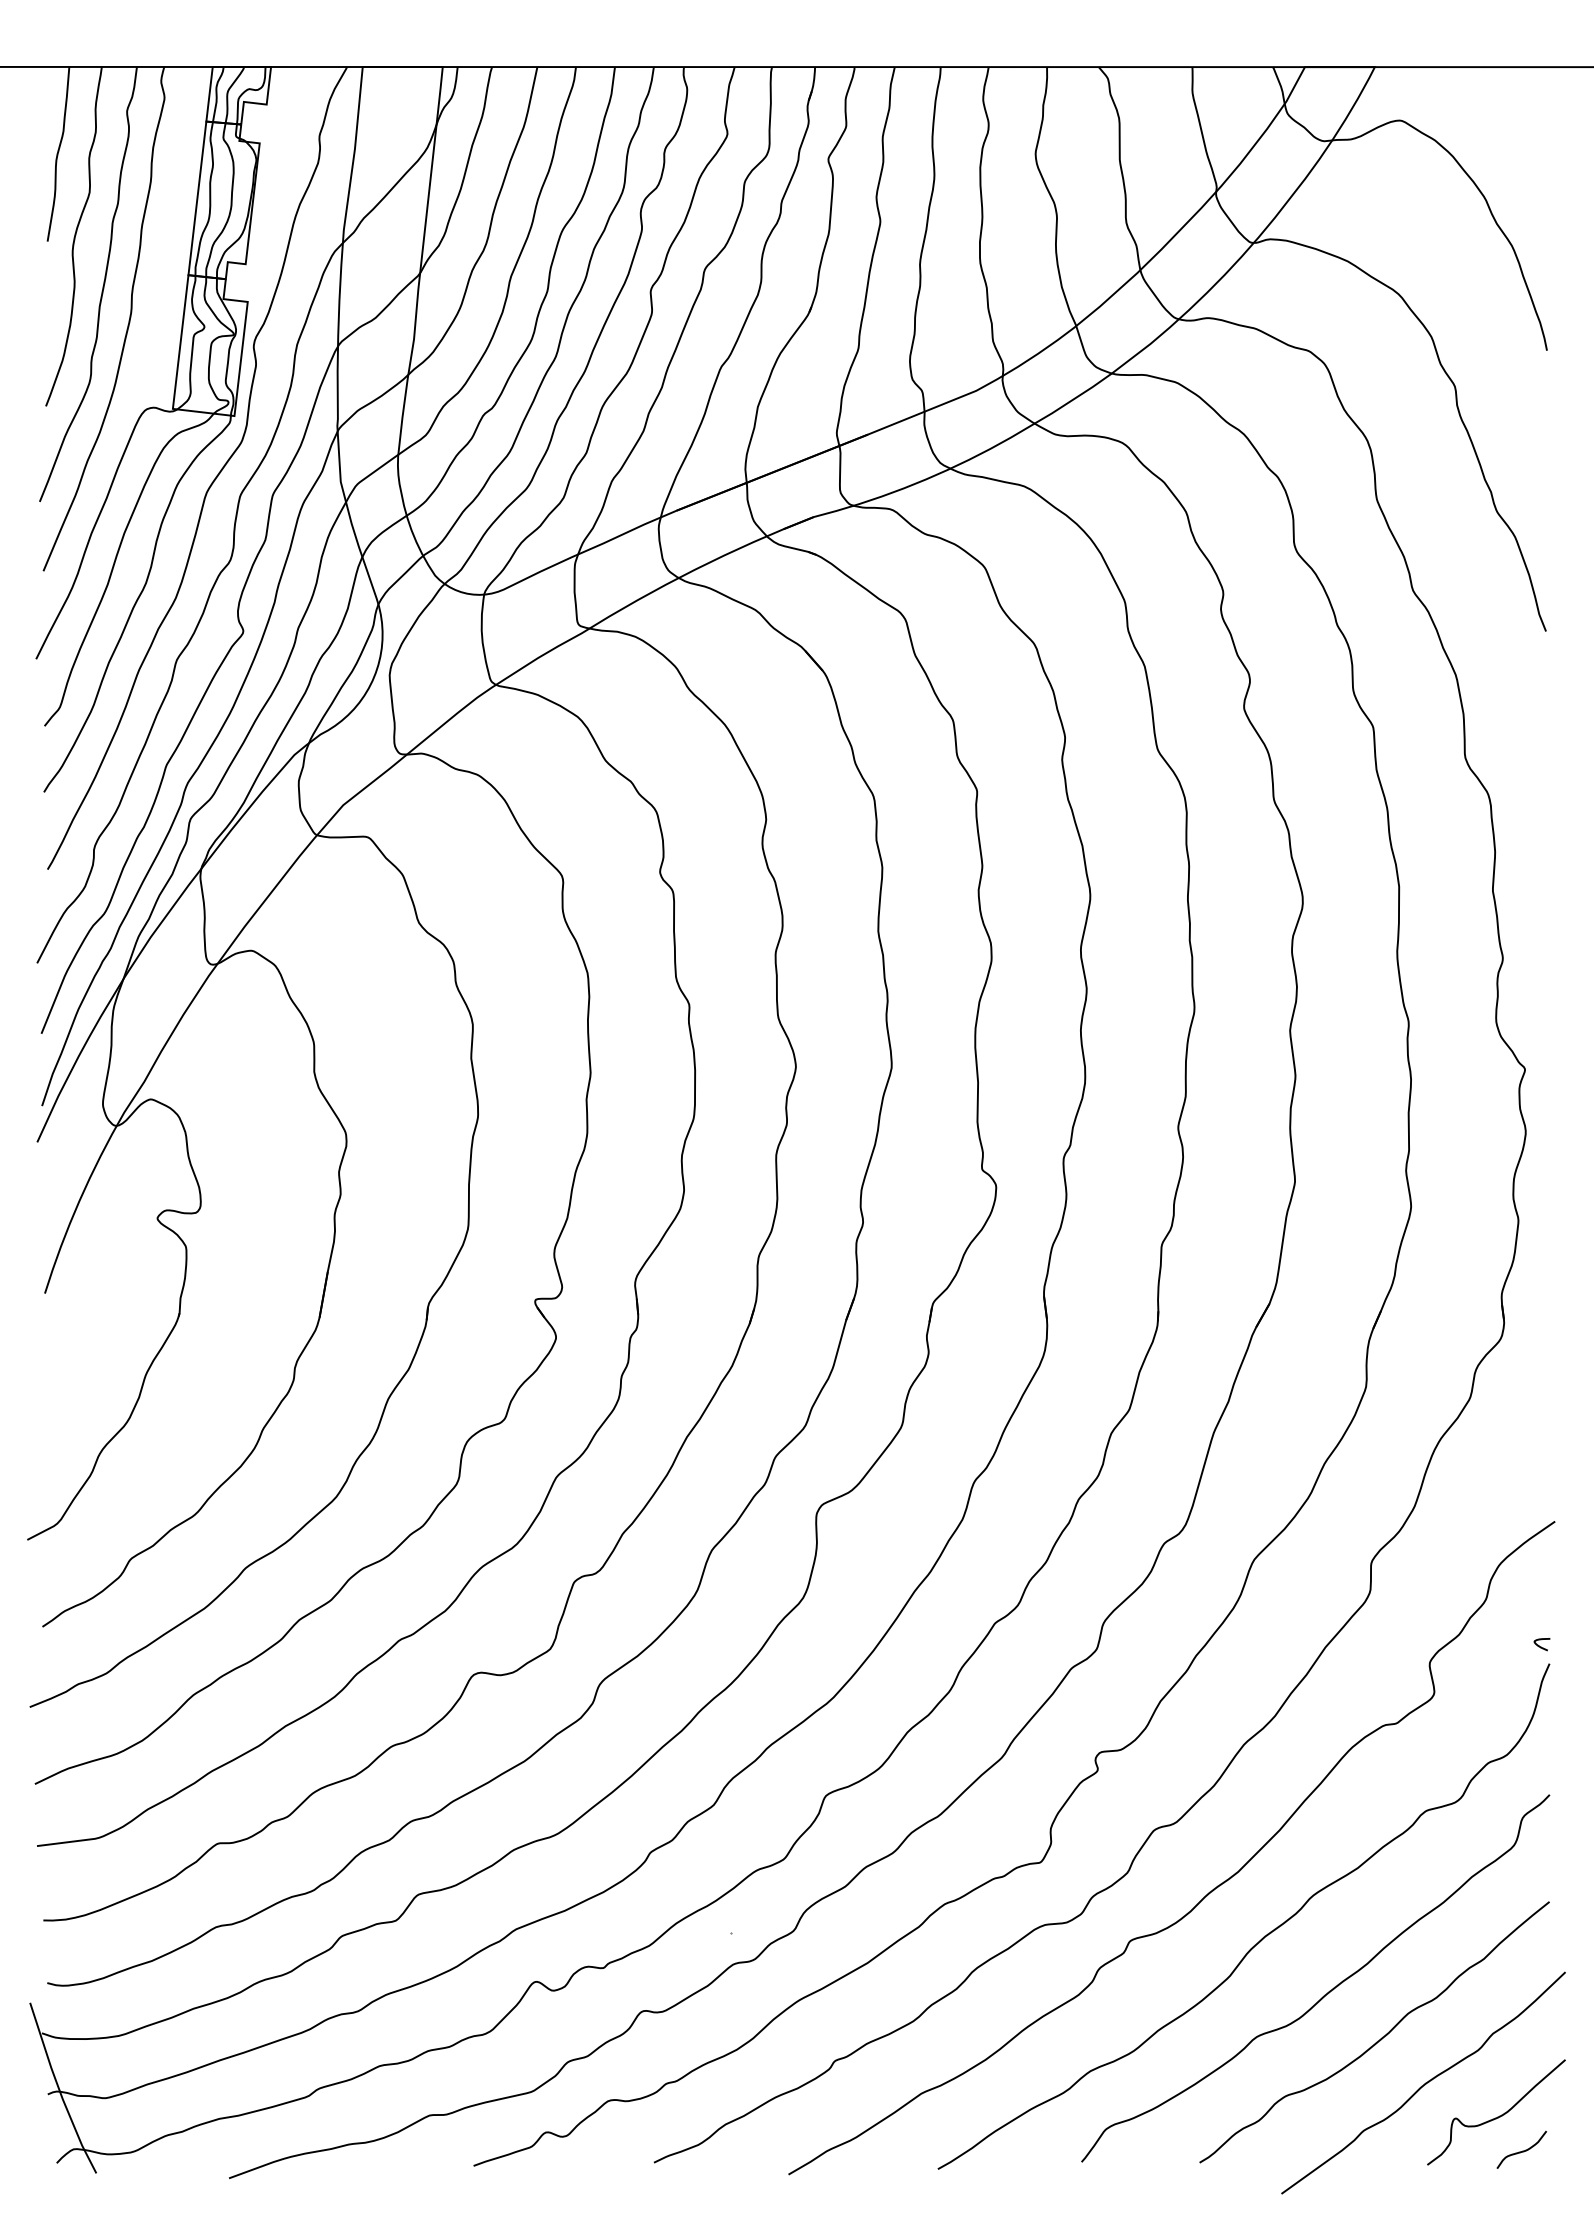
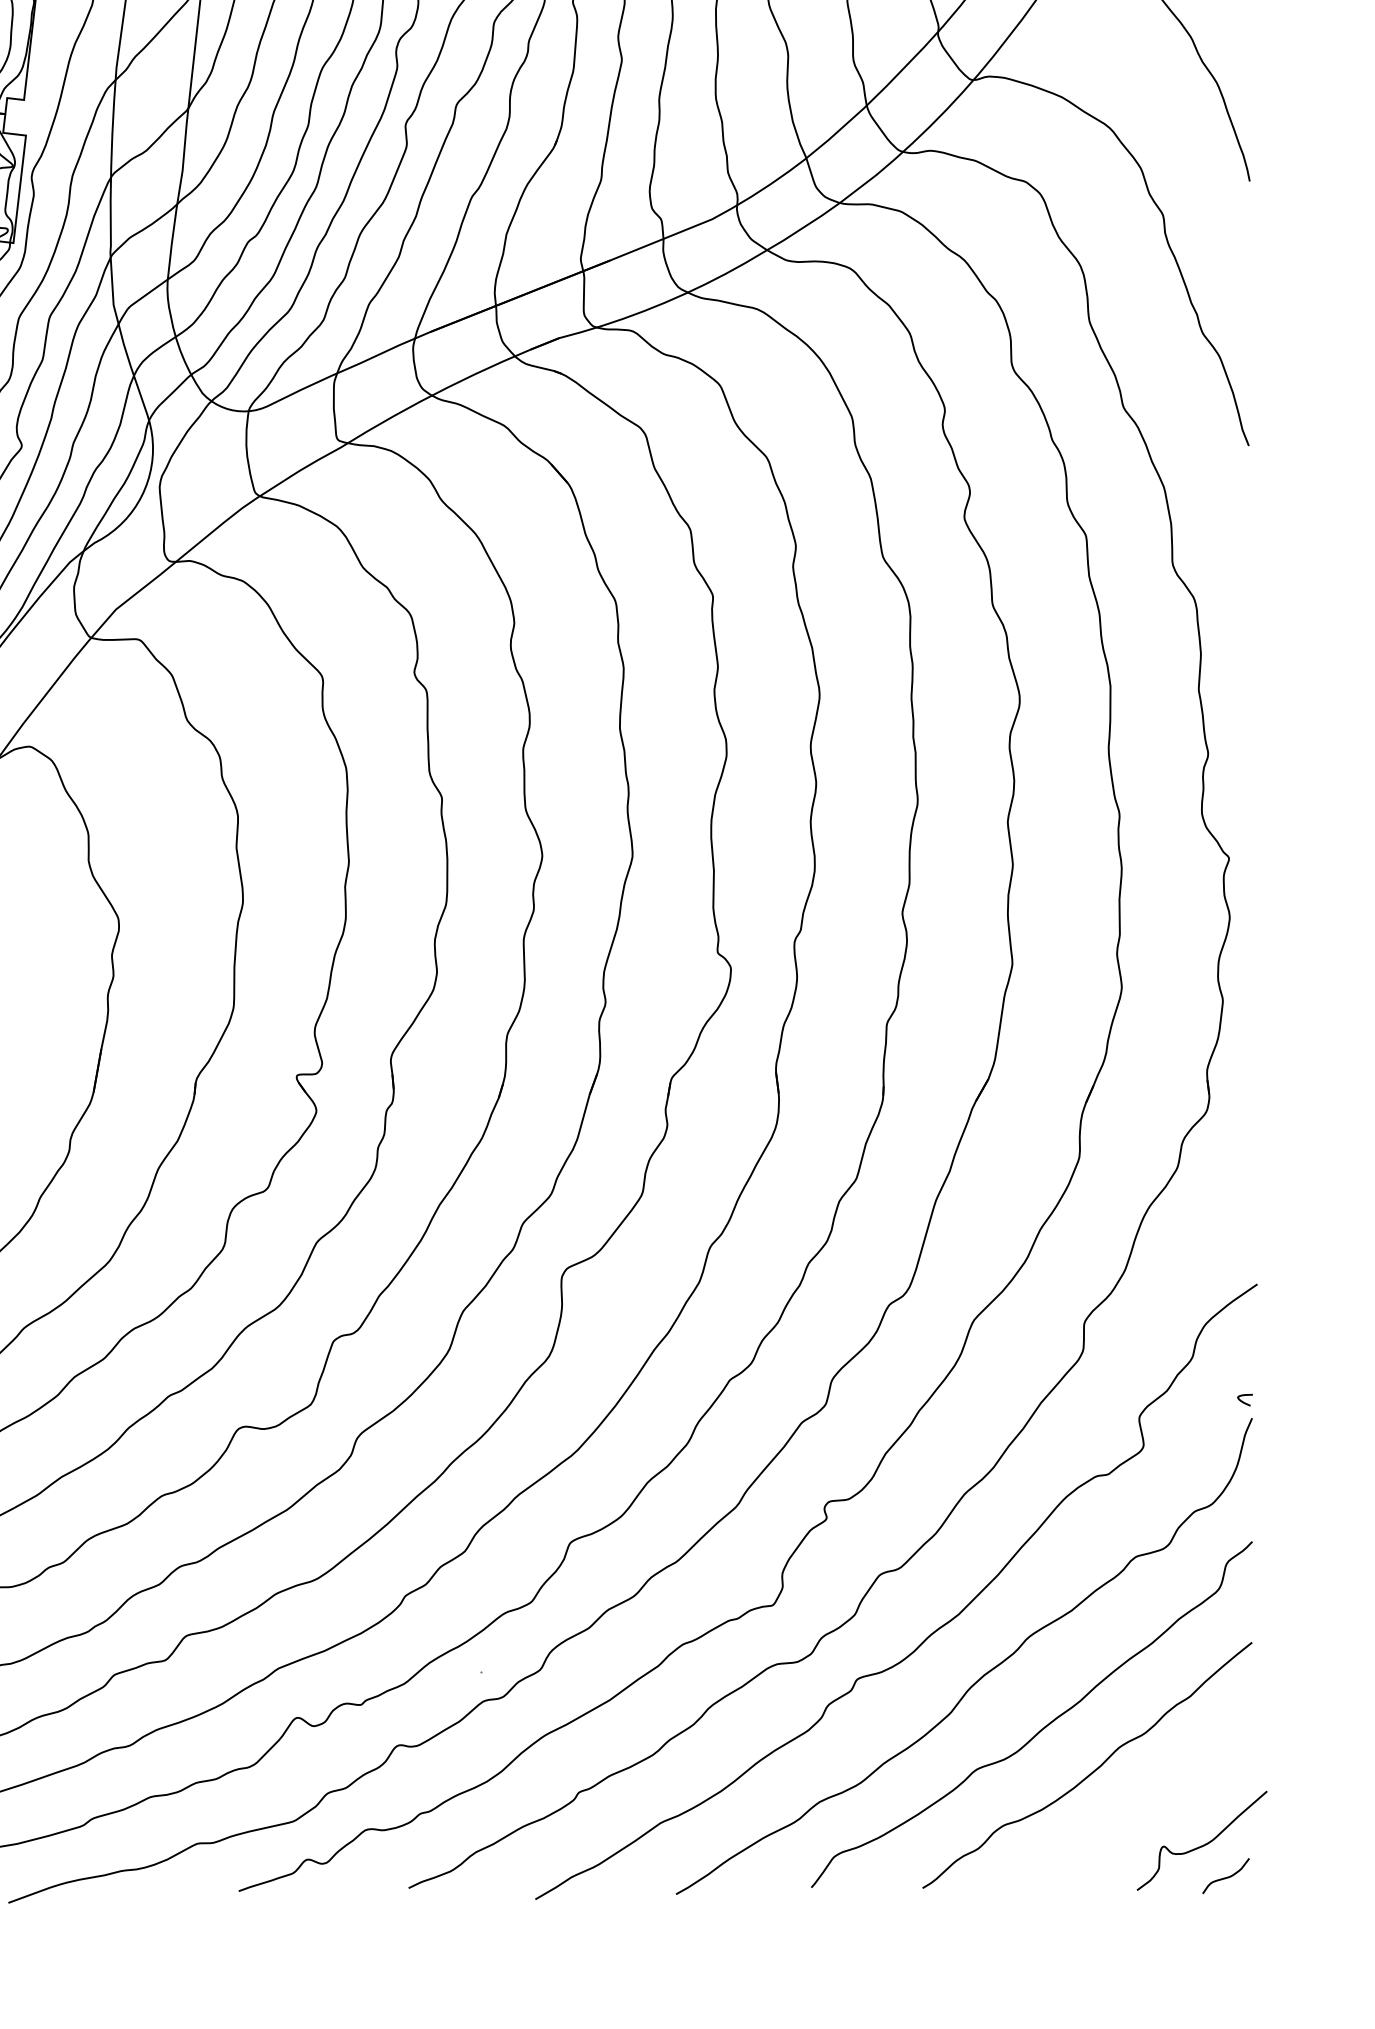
curve: (1424, 2083) -> (1134, 1813), removed

